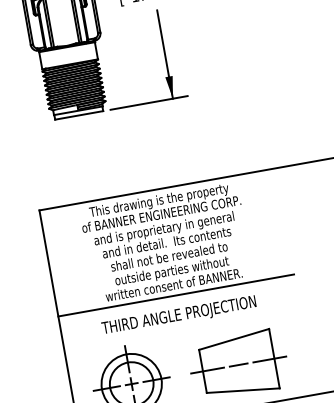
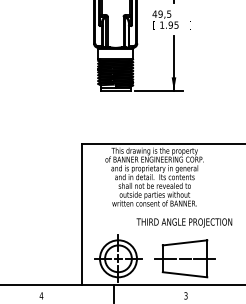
line: (175, 296) -> (154, 210), removed
text: (179, 315) -> (184, 222), moved

